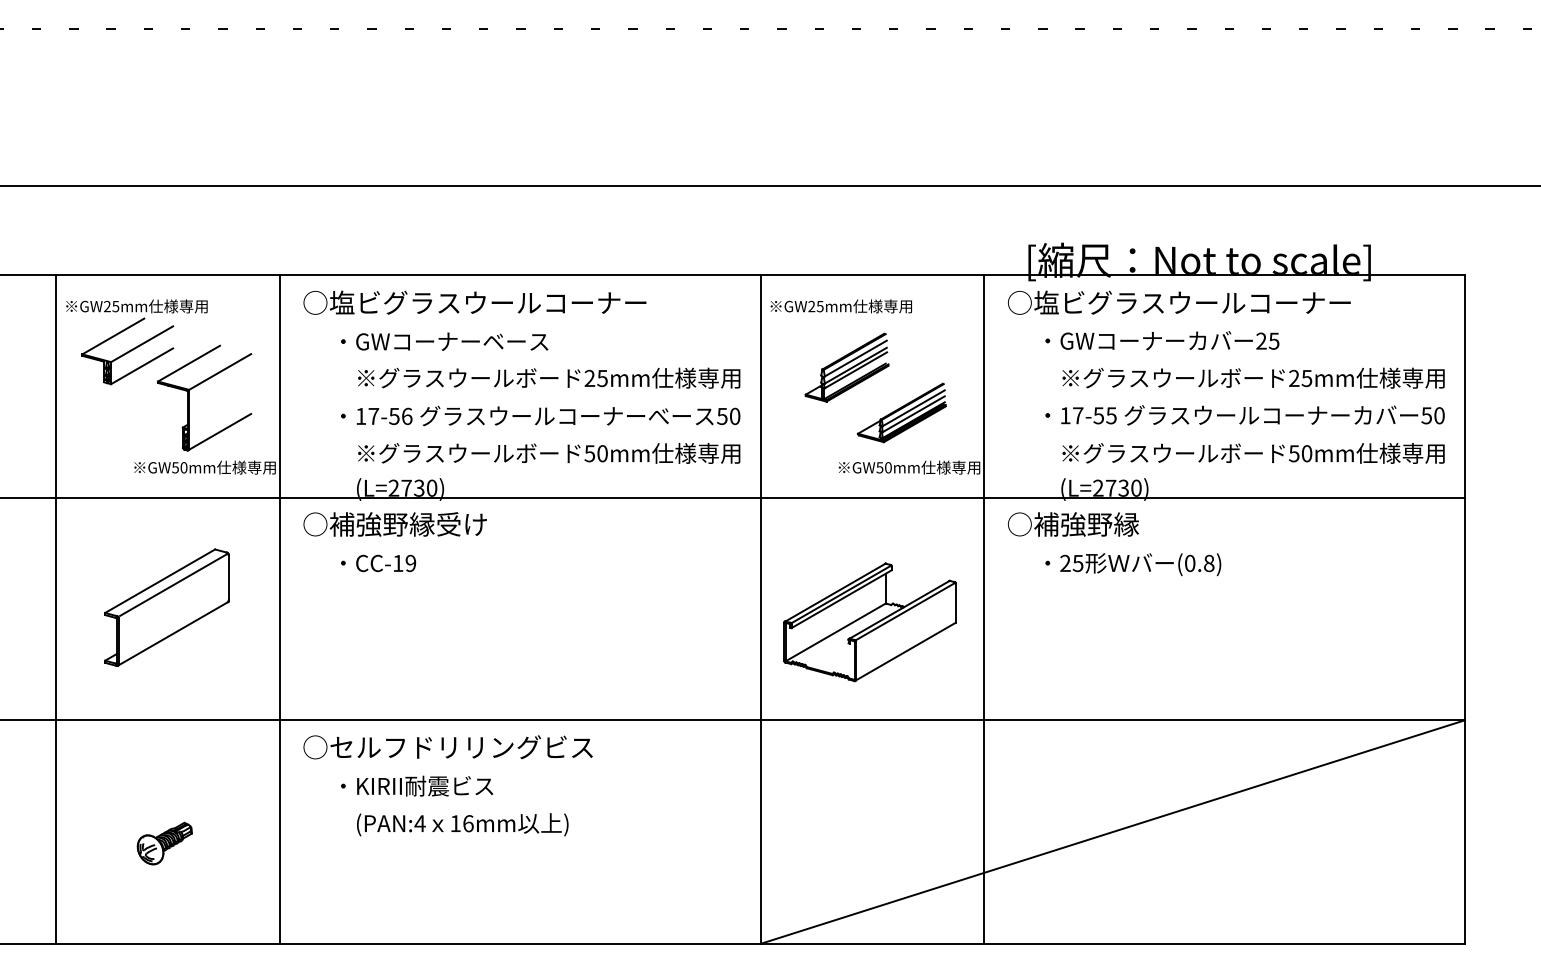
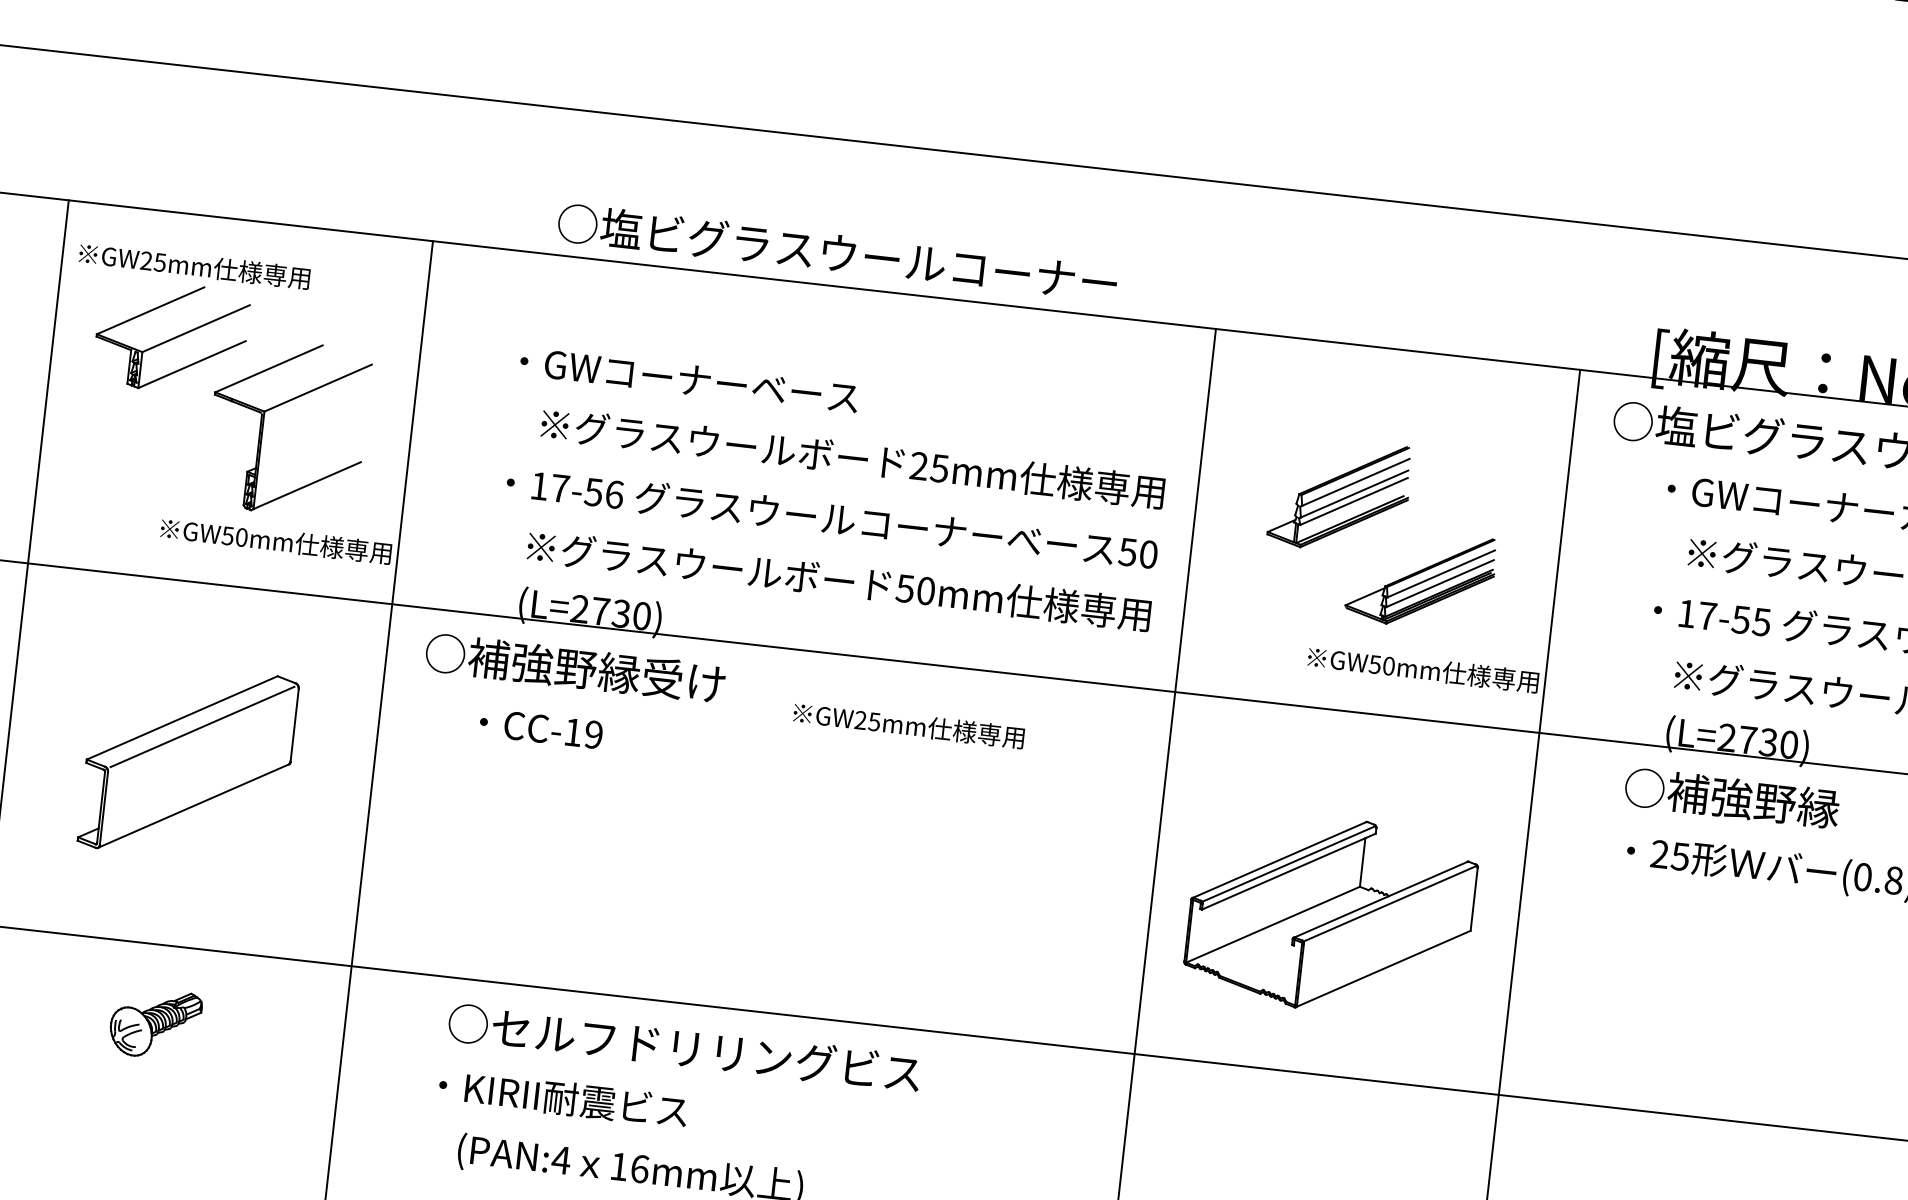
text: (474, 302) -> (836, 252), moved
text: (840, 306) -> (907, 725), moved
text: (1073, 524) -> (1732, 798), moved
text: (447, 747) -> (683, 1048), moved
part: (164, 843) -> (155, 1023), moved

